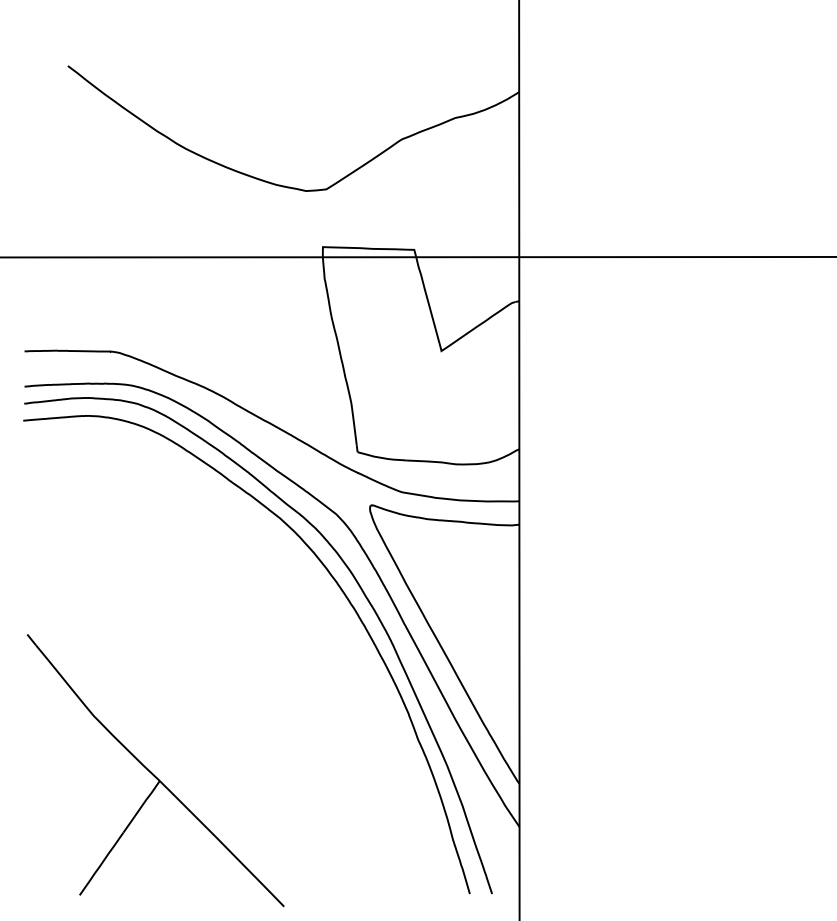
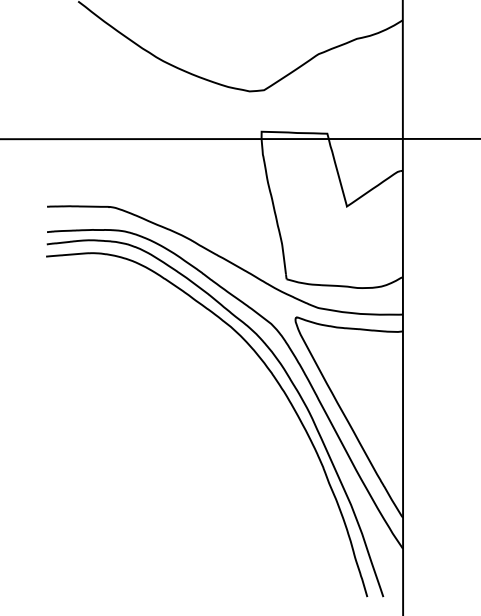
part: (155, 770) -> (141, 508), removed

